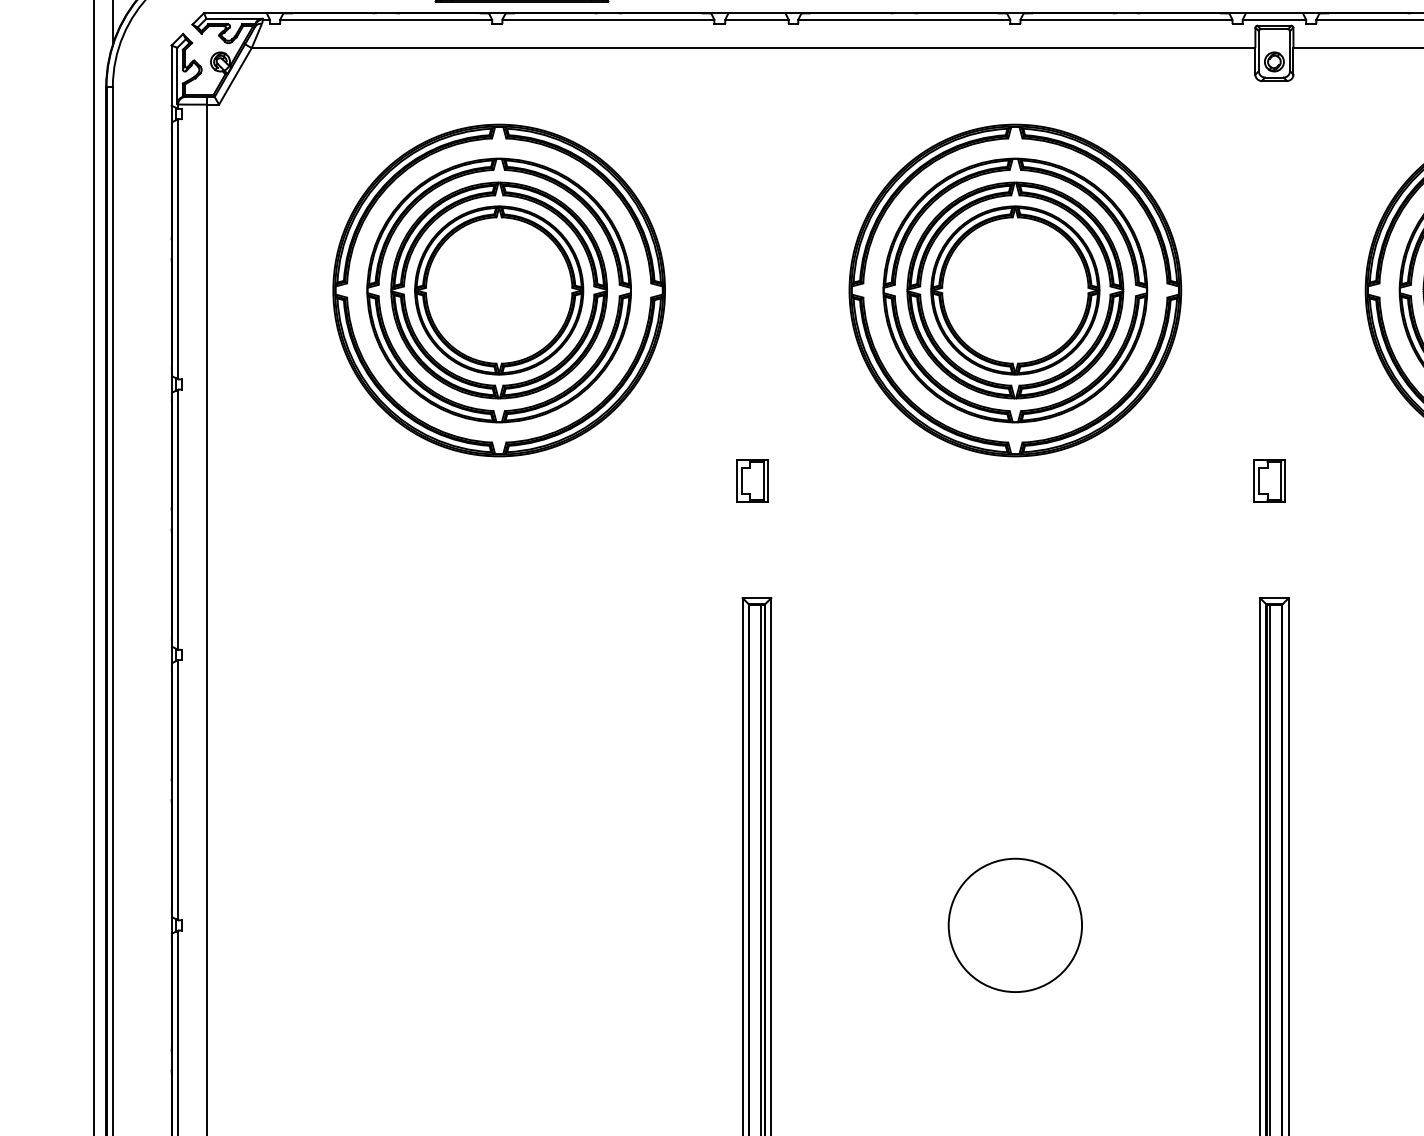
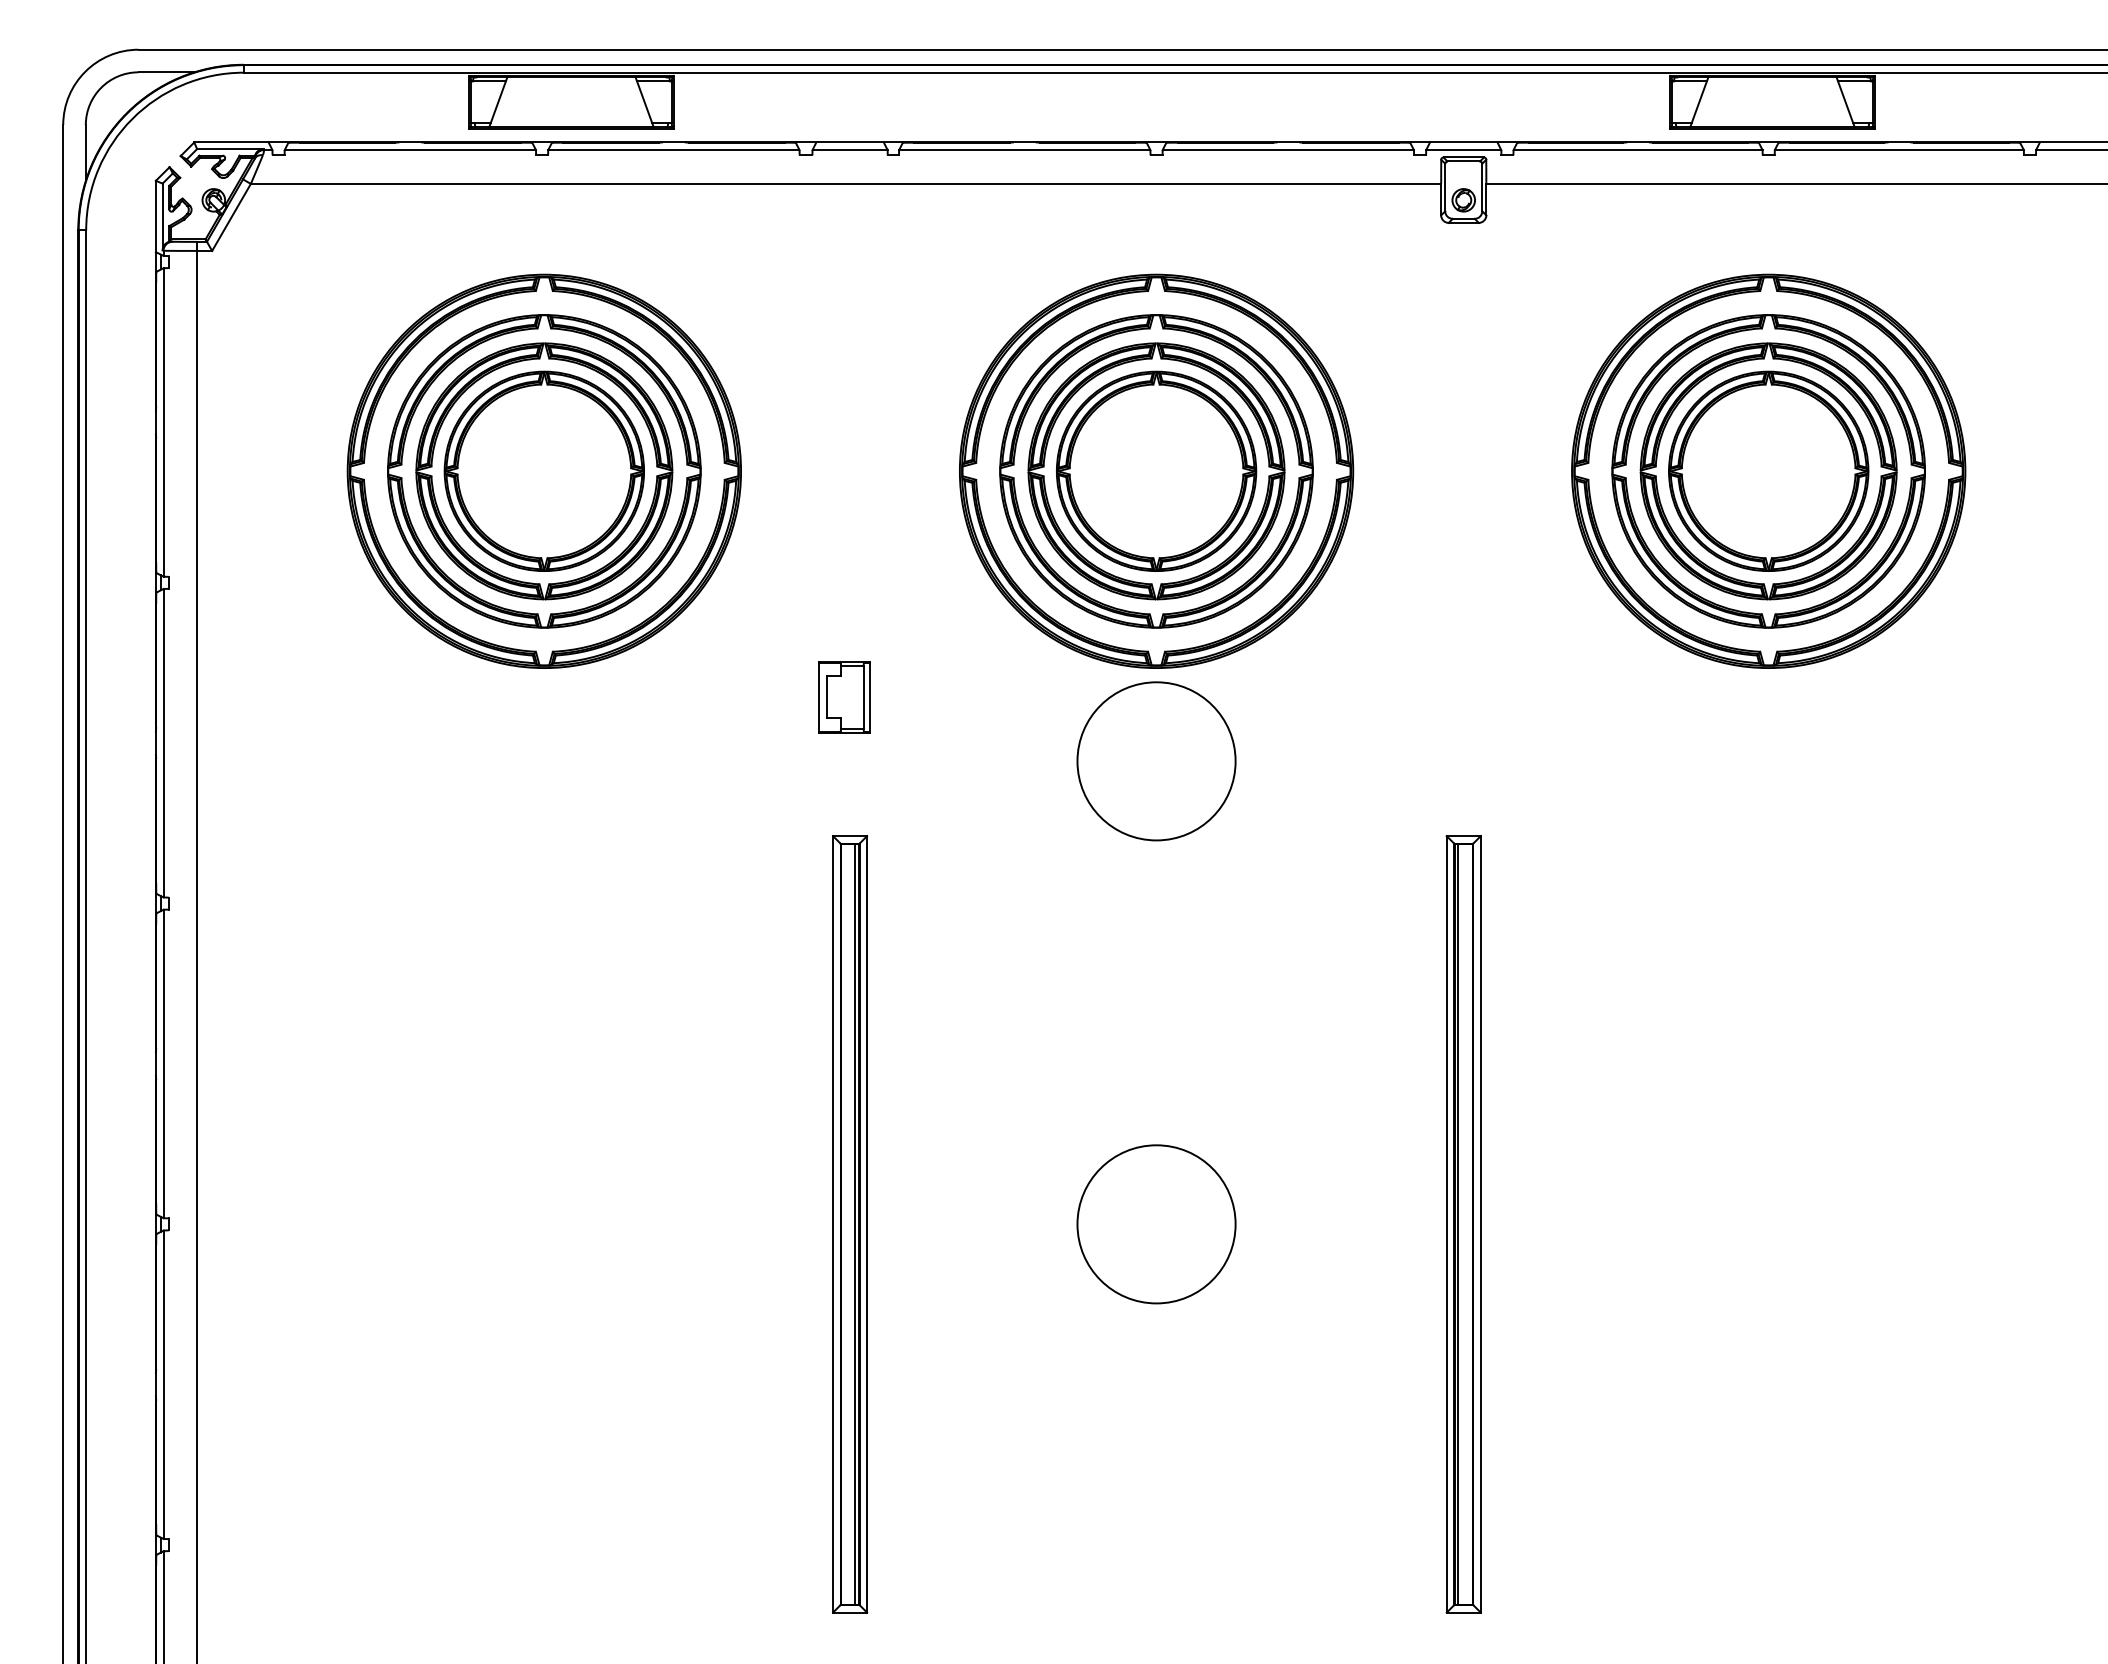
part: (752, 481) -> (844, 697), size x1.4
part: (1269, 481) -> (1458, 697), removed
circle: (1015, 535) -> (1156, 761), added

